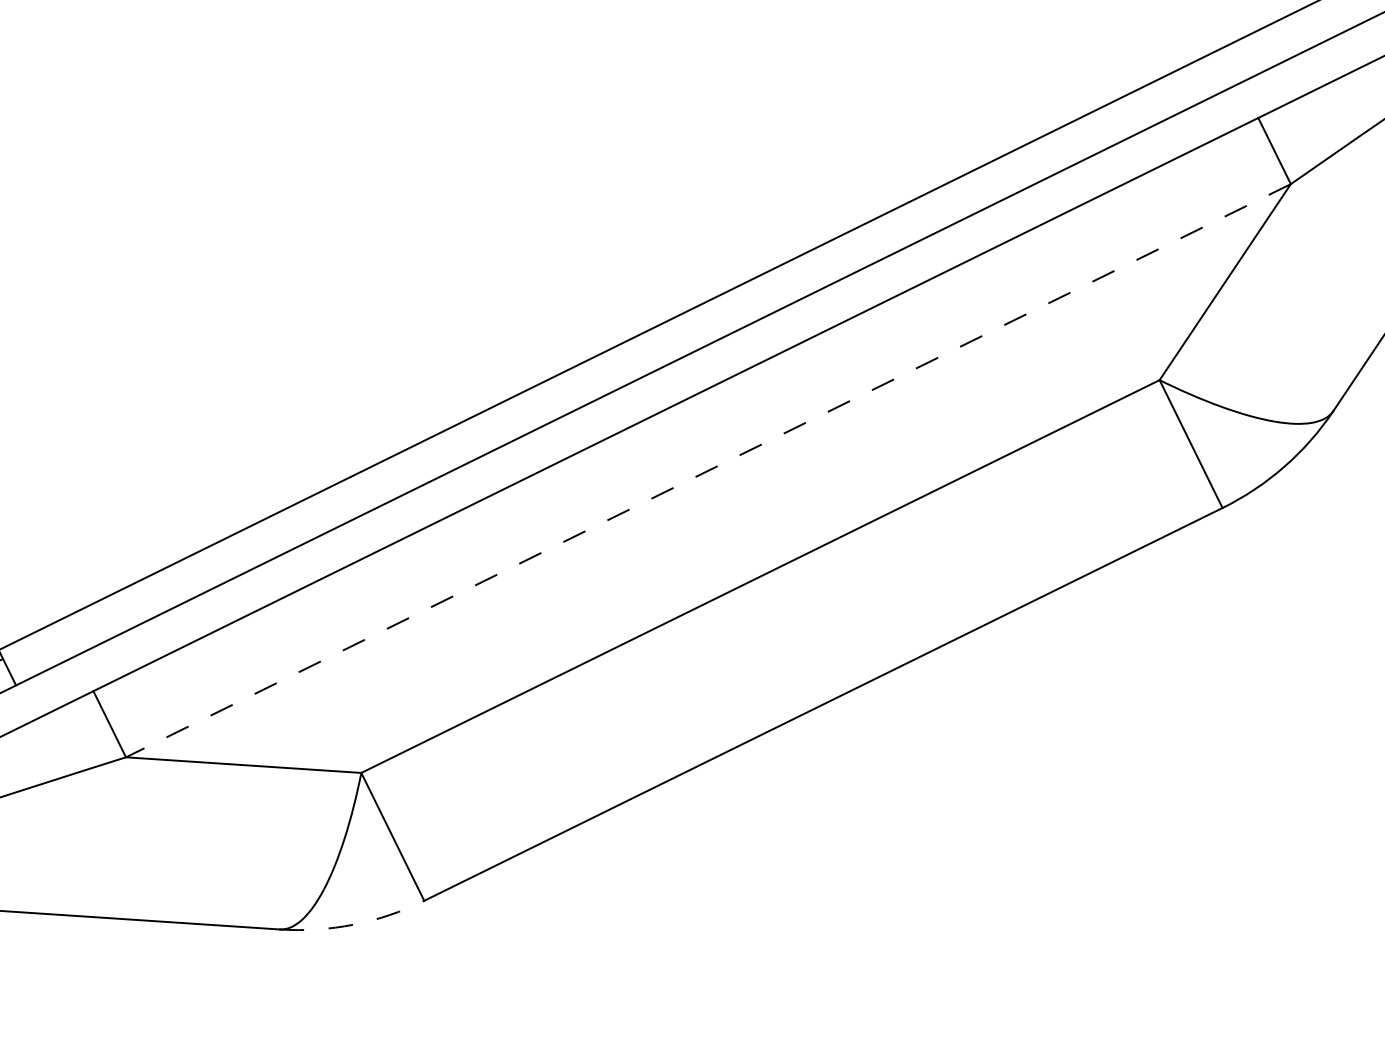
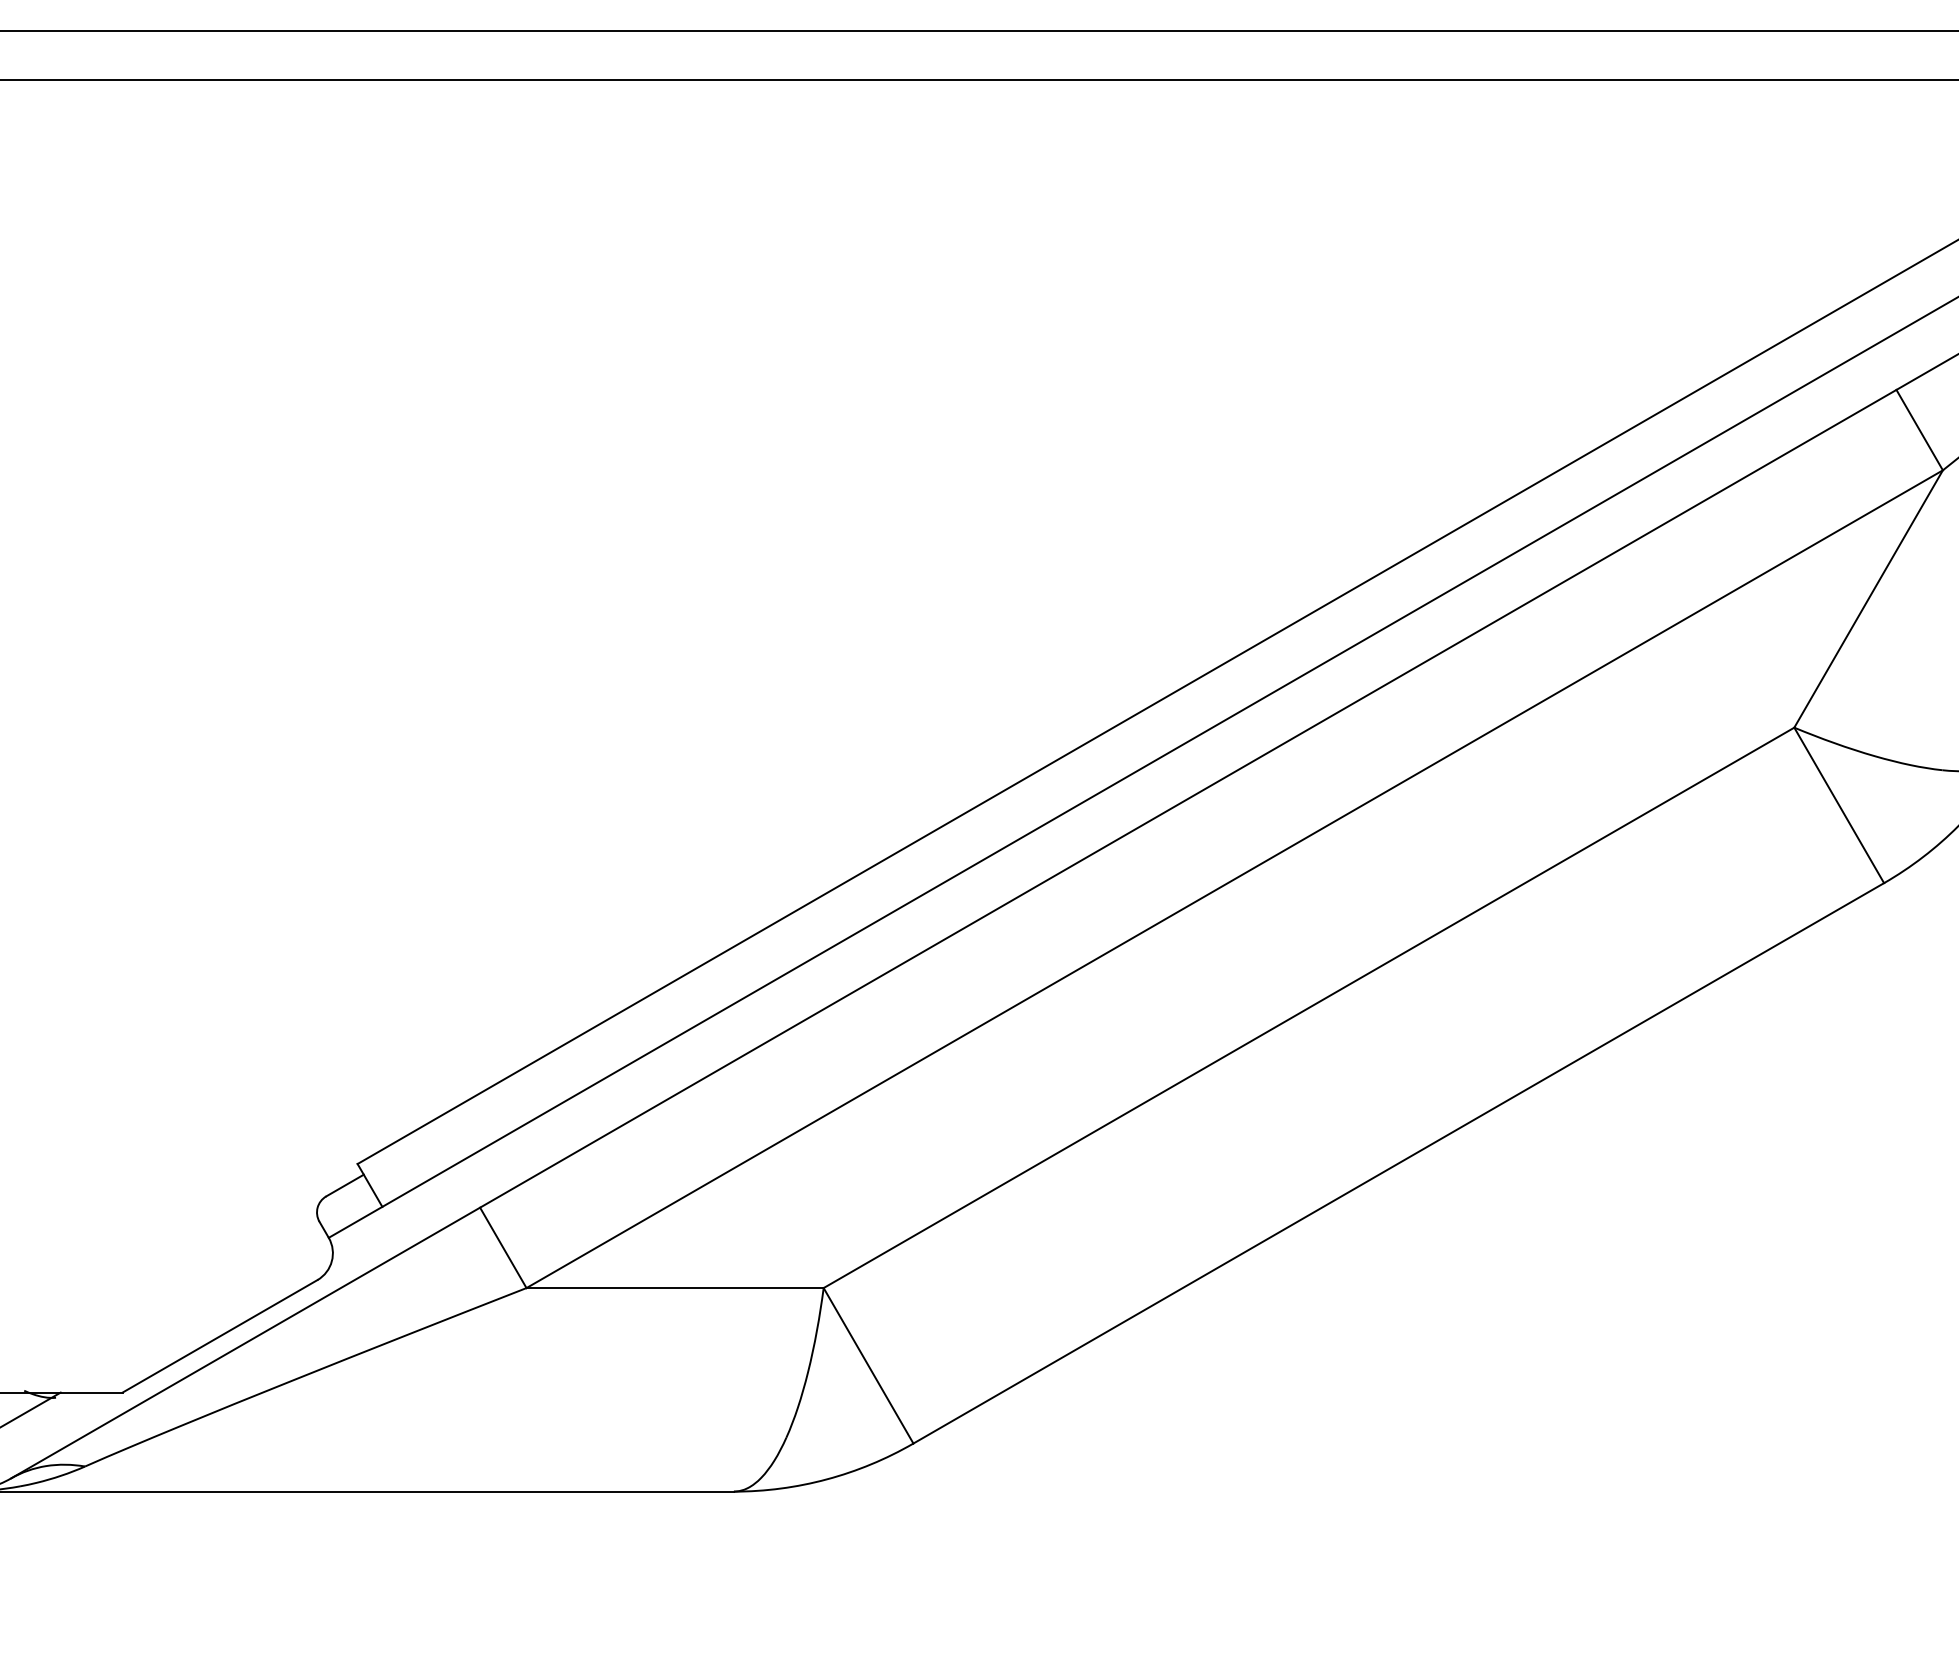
line: (708, 470) -> (1234, 879), dashed -> solid
arc: (353, 924) -> (826, 1479), dashed -> solid

